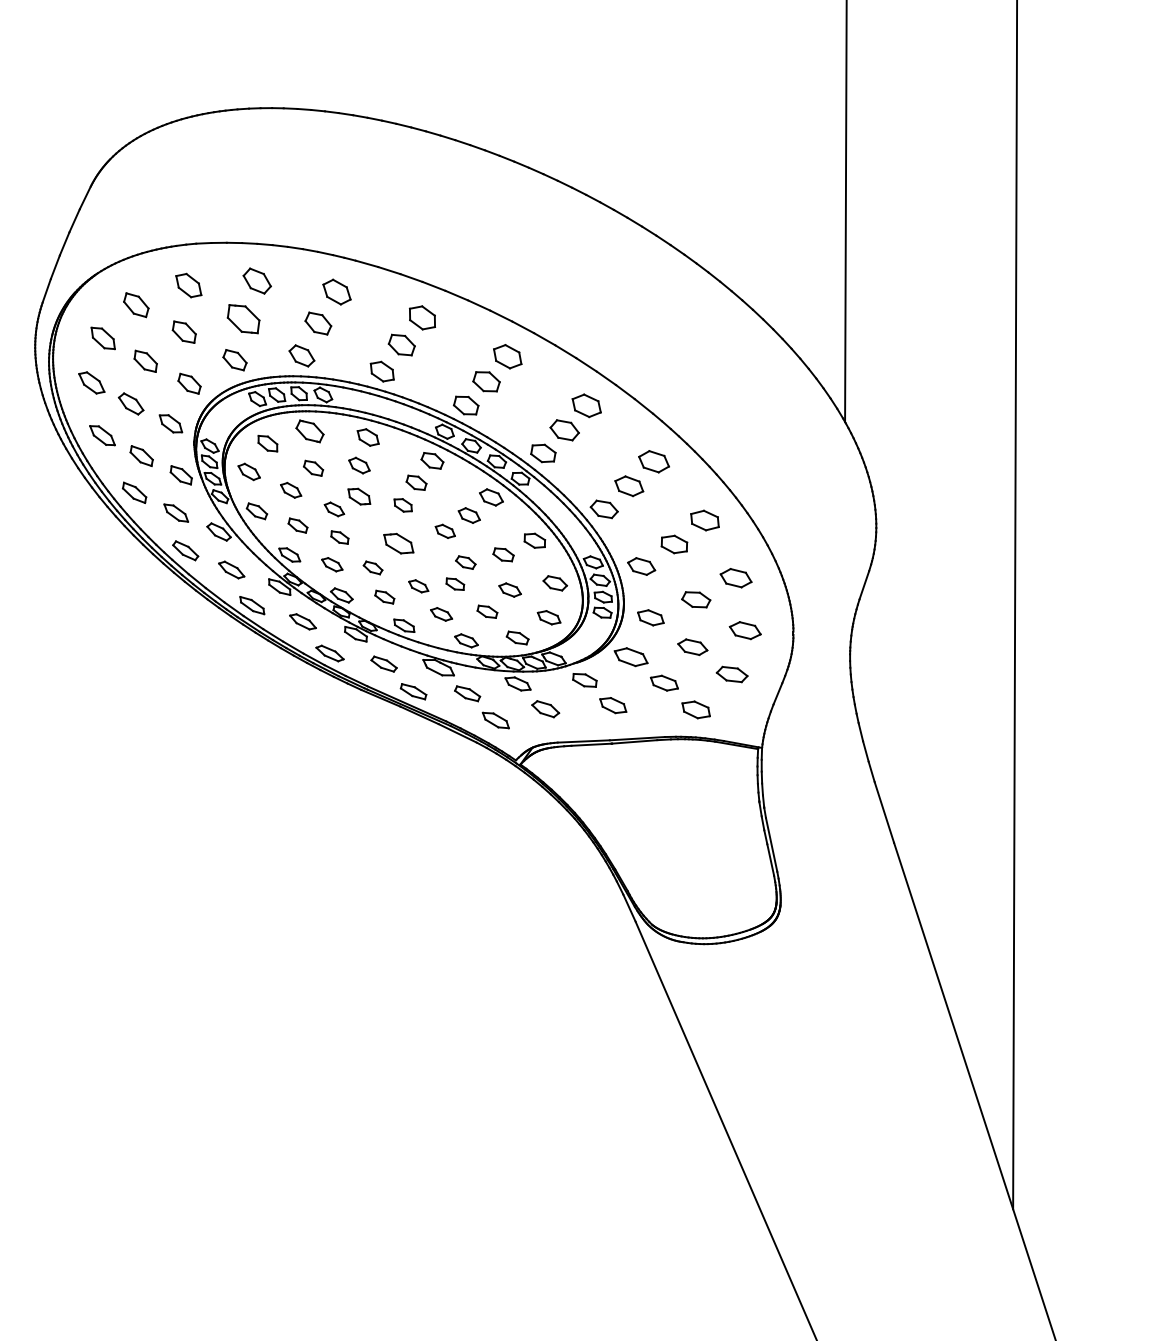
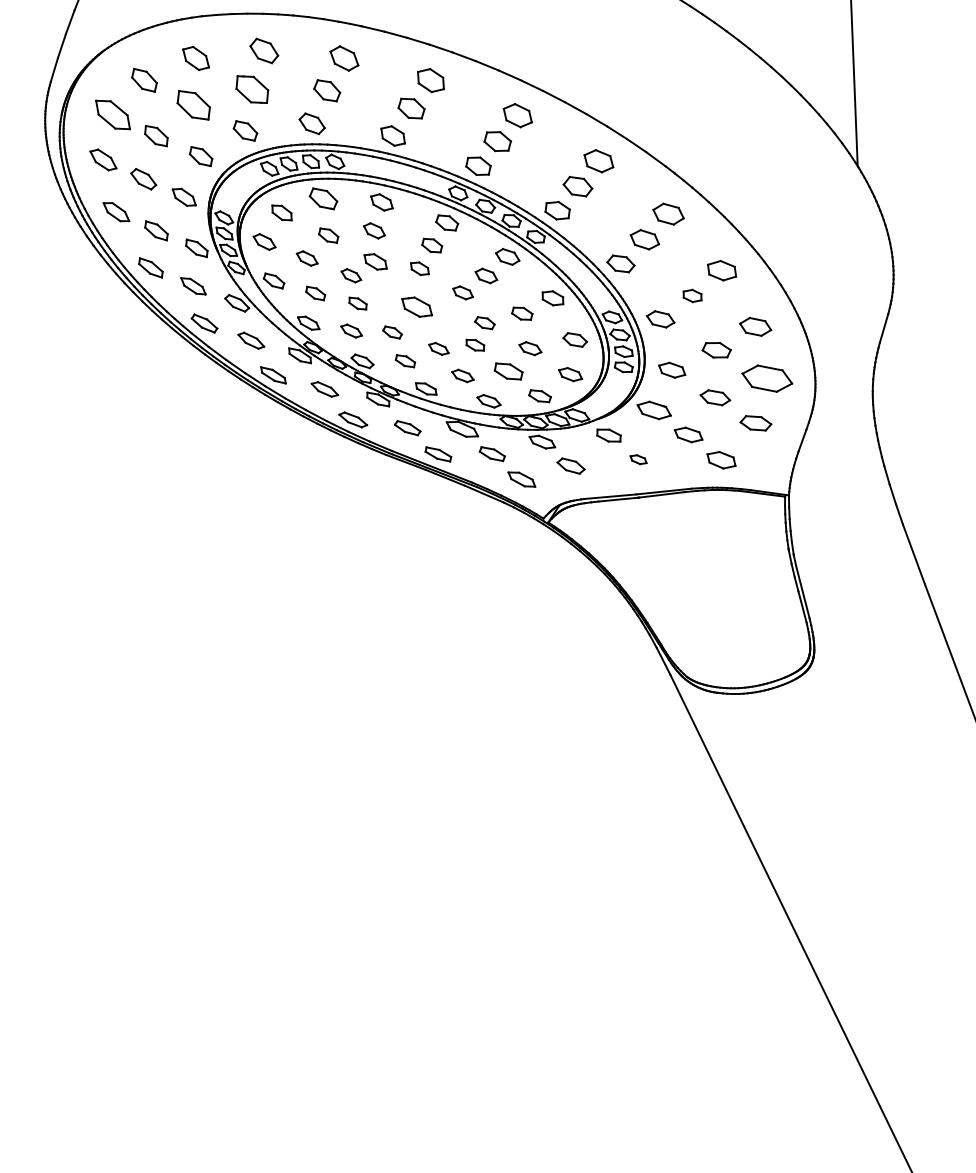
part: (183, 331) -> (192, 104), size x1.4
part: (102, 338) -> (112, 115), size x1.4
part: (674, 544) -> (692, 295), size x0.7
part: (487, 611) -> (508, 371), size x1.4
part: (744, 630) -> (766, 378), size x1.6
part: (613, 705) -> (638, 459), size x0.6

